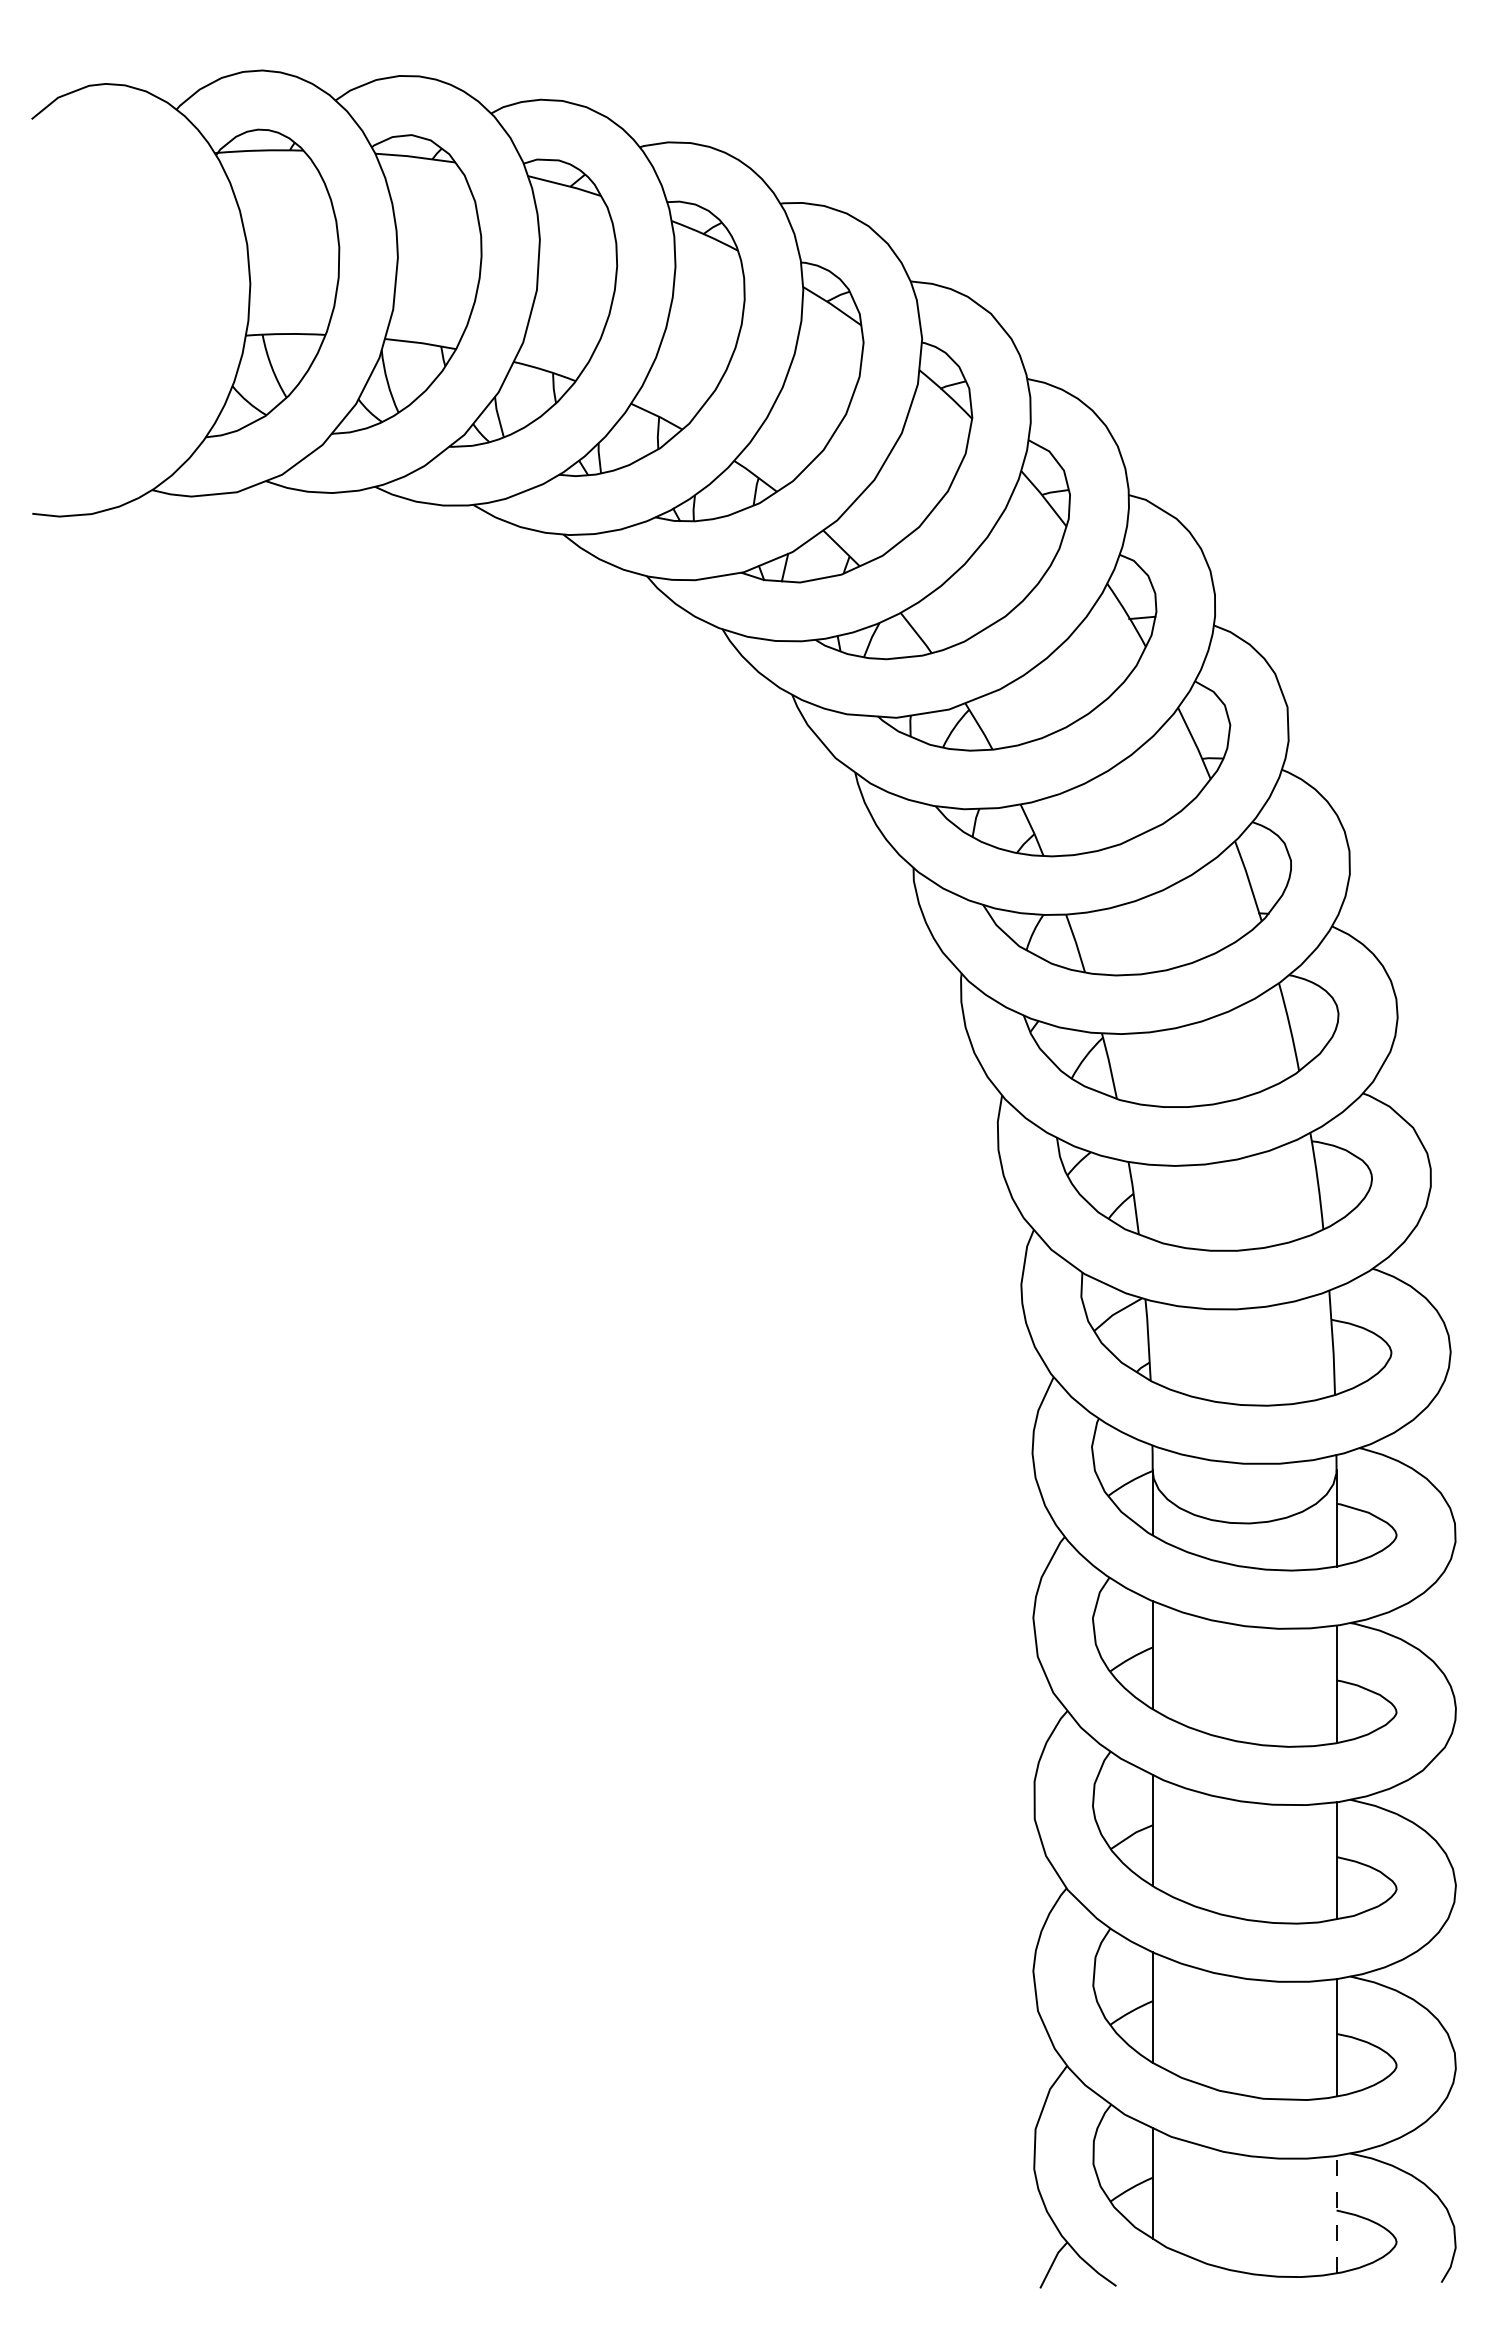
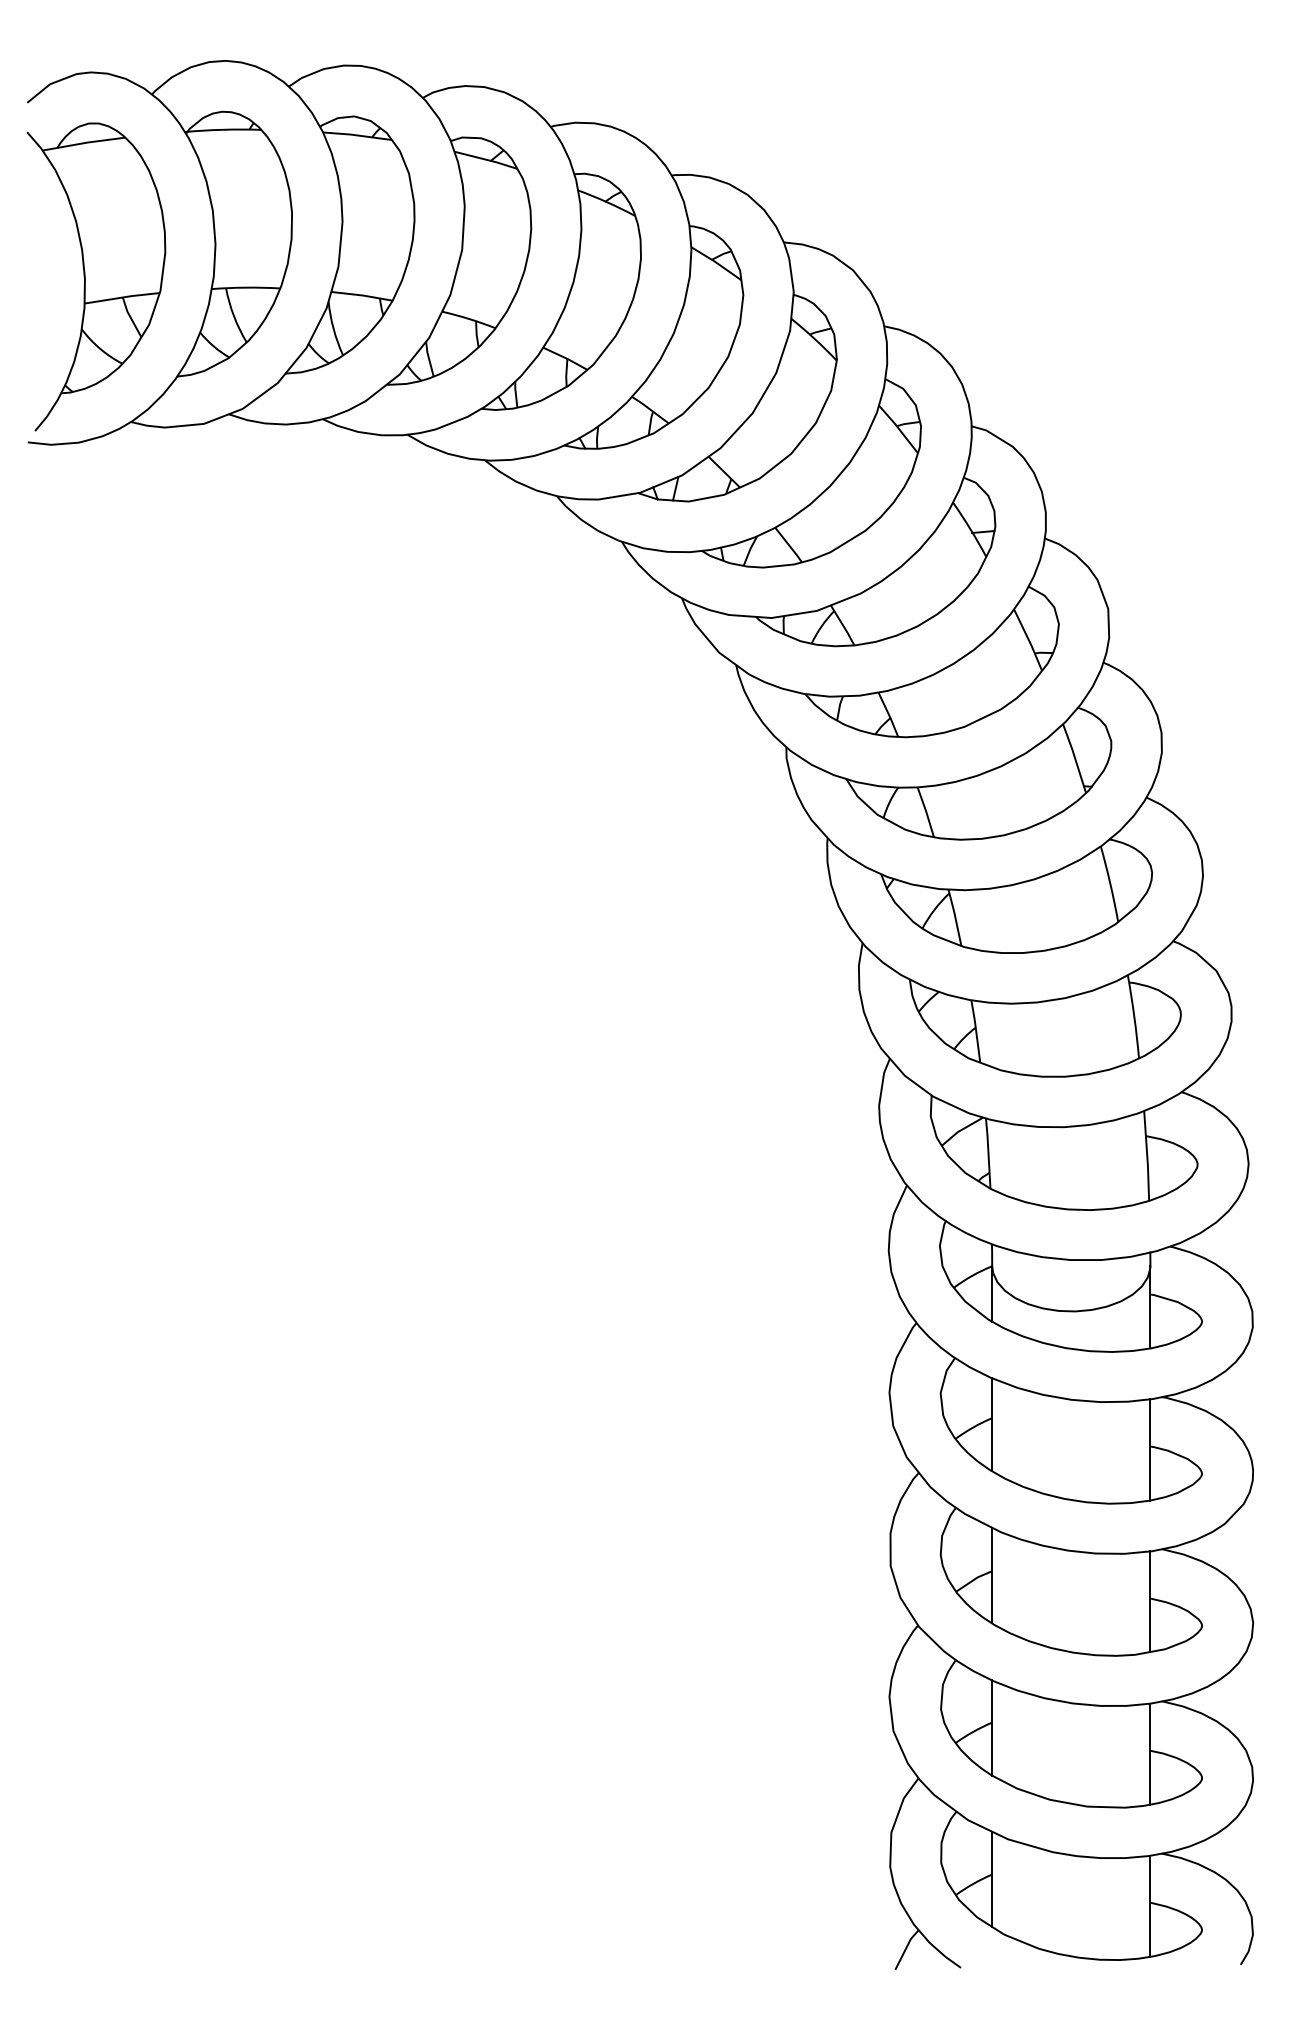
part: (111, 321) -> (96, 276), added
line: (1336, 2214) -> (1150, 1906), dashed -> solid

